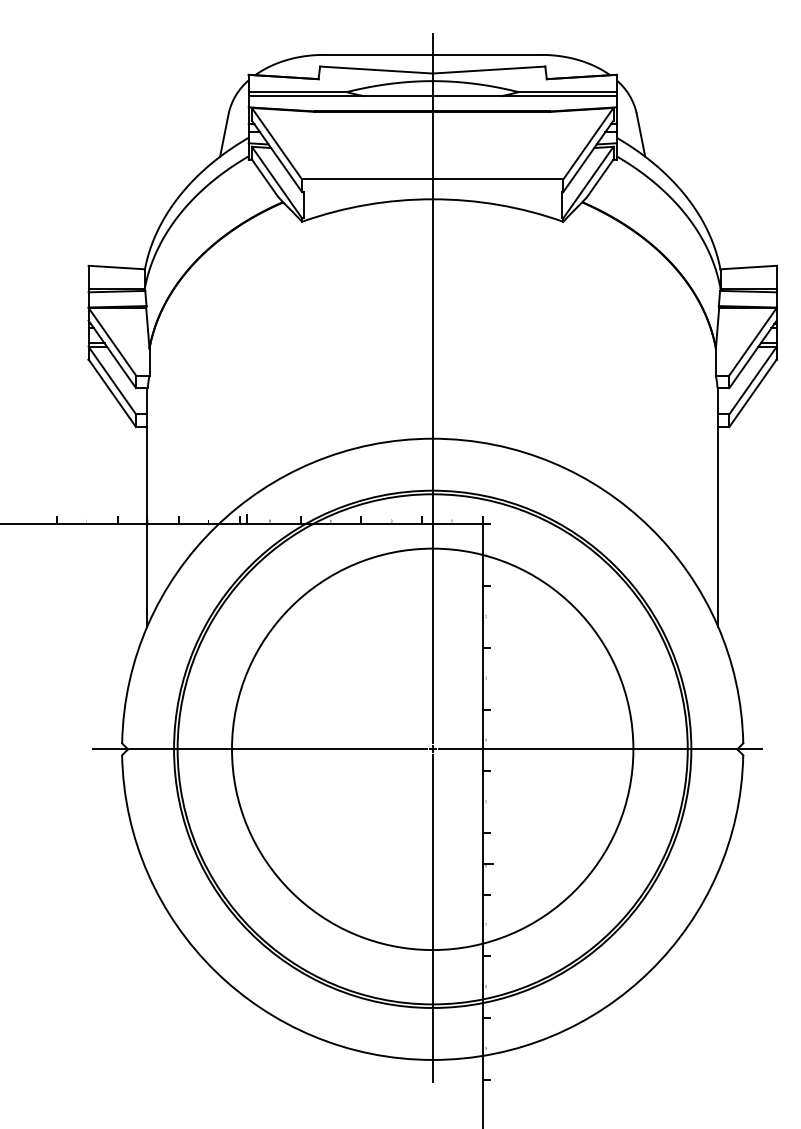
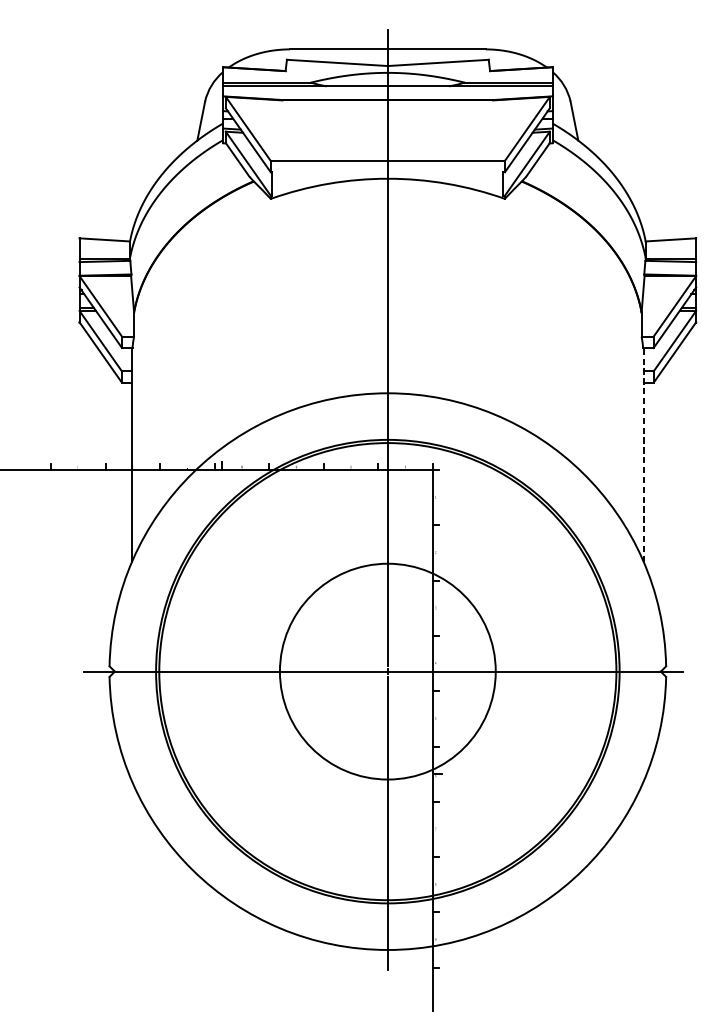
line: (718, 507) -> (643, 454), solid -> dashed
circle: (432, 749) -> (387, 671), size x0.6

